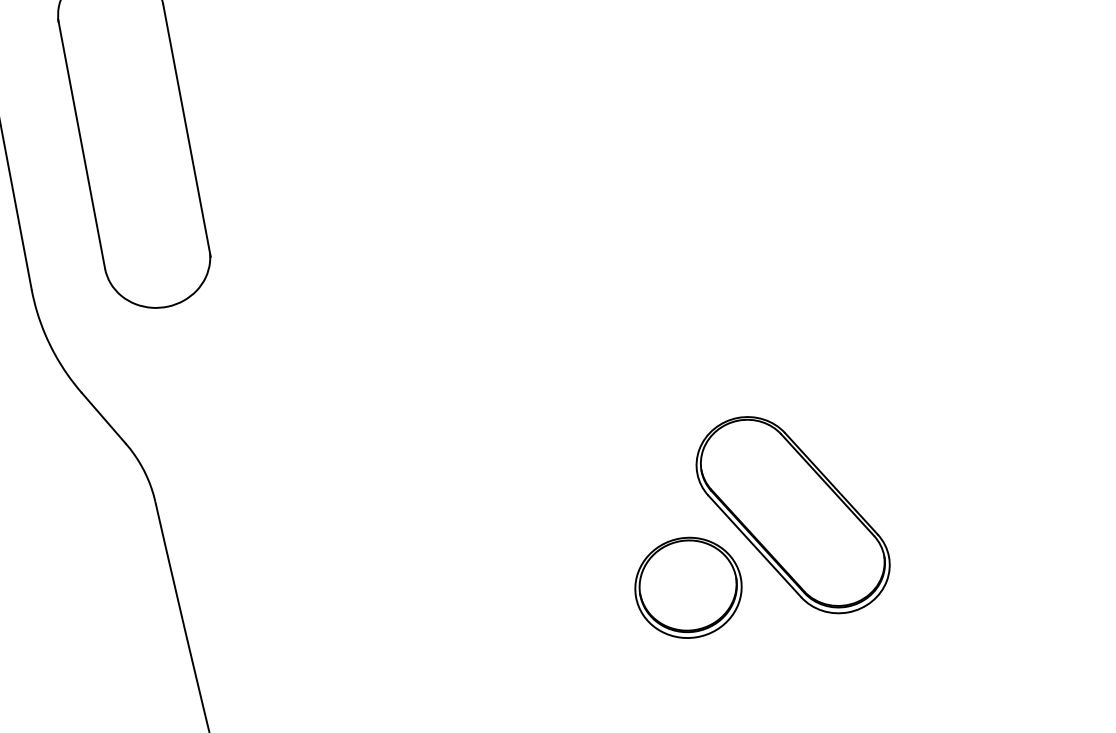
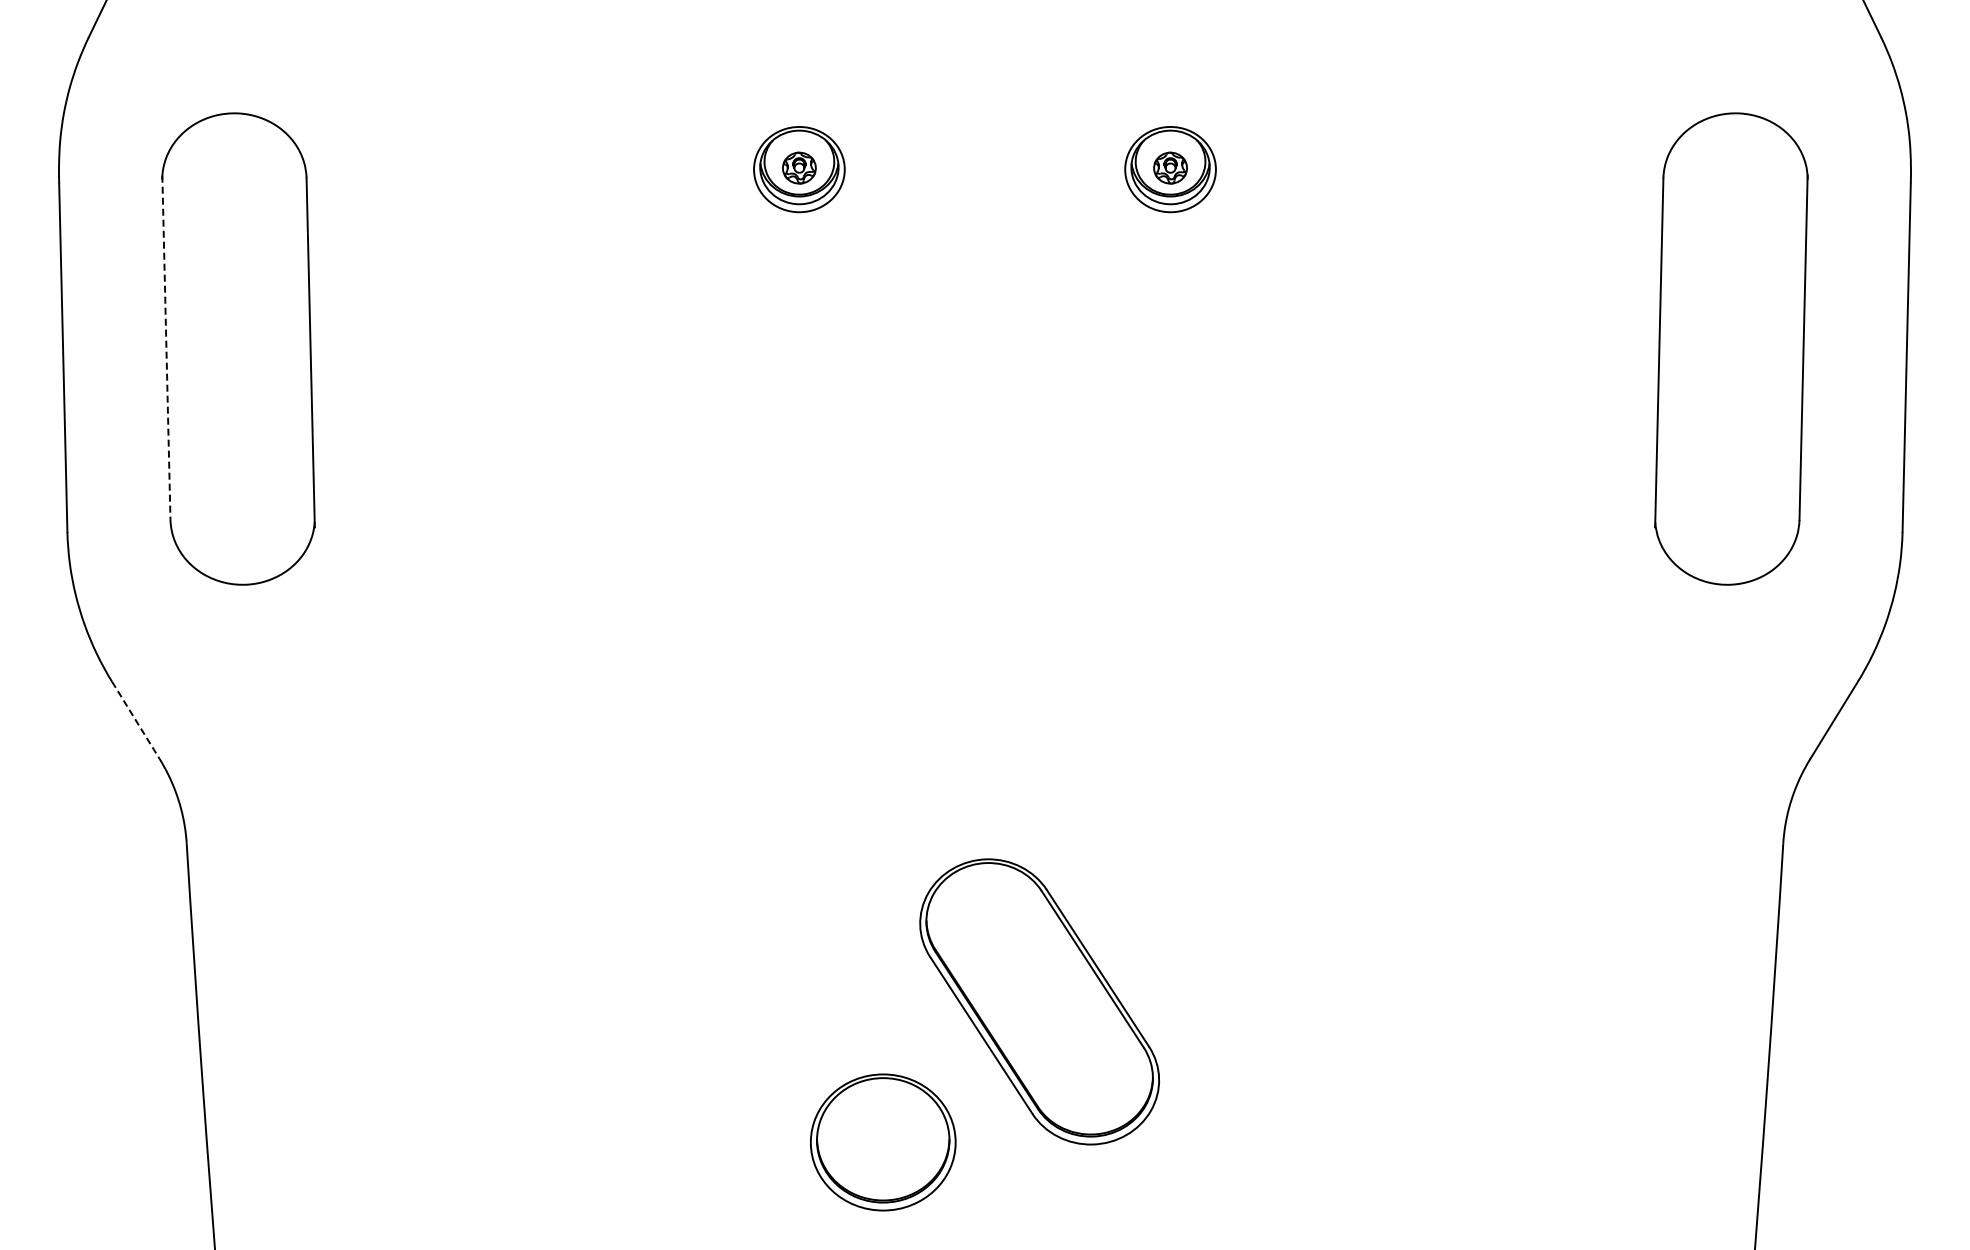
line: (81, 144) -> (166, 348), solid -> dashed
line: (104, 418) -> (136, 720), solid -> dashed
part: (688, 587) -> (883, 1142), moved

